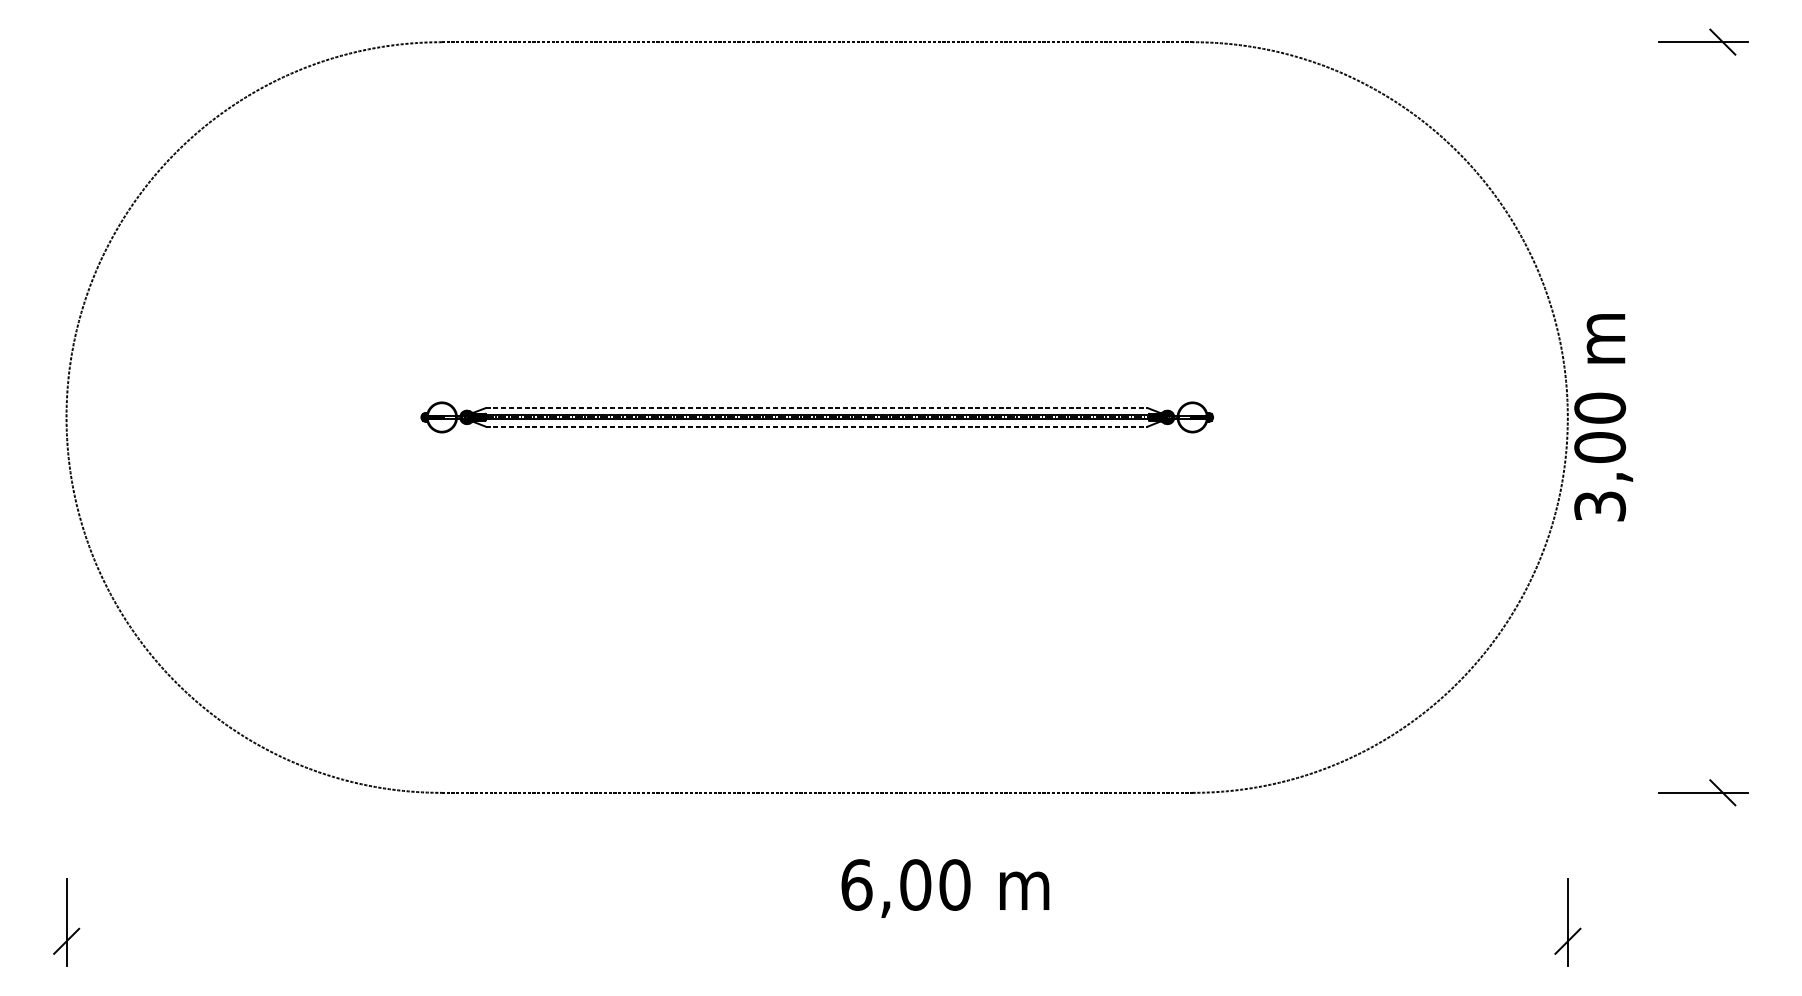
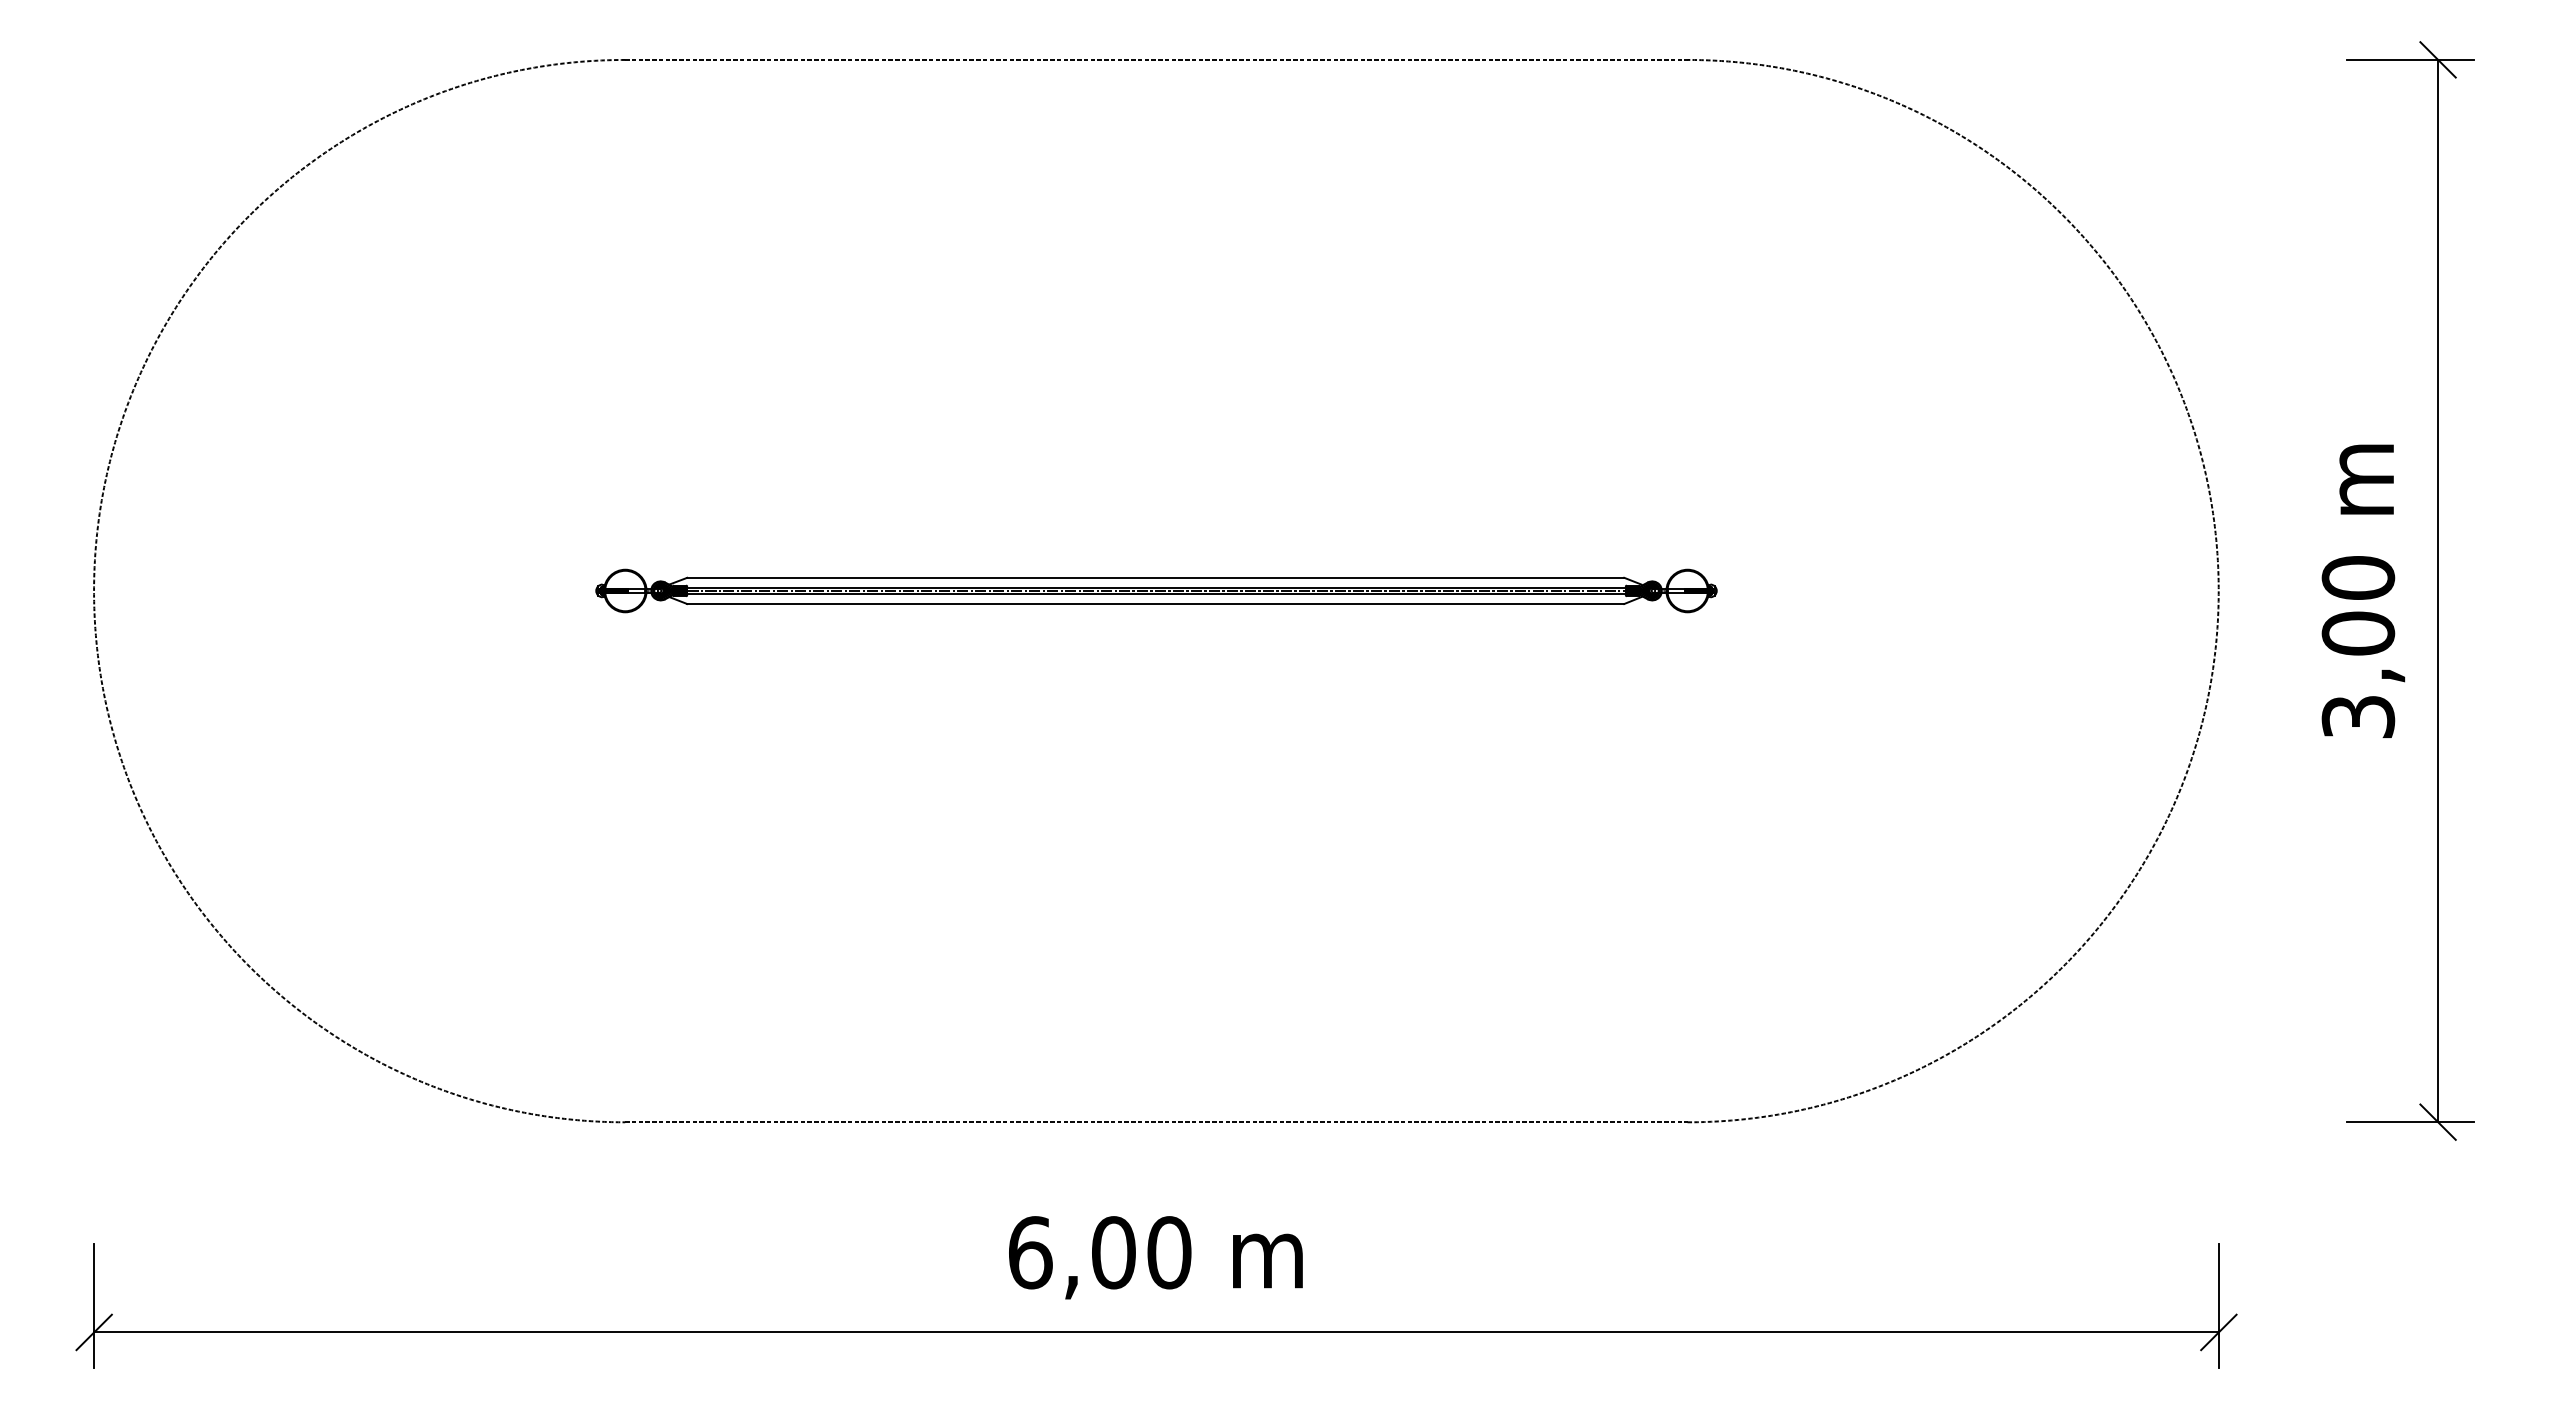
line: (816, 407) -> (1155, 577), dashed -> solid
text: (1603, 417) -> (2363, 590), moved
line: (1723, 417) -> (2438, 590), added
line: (816, 426) -> (1155, 604), dashed -> solid
text: (945, 888) -> (1155, 1257), moved
line: (817, 941) -> (1156, 1332), added

